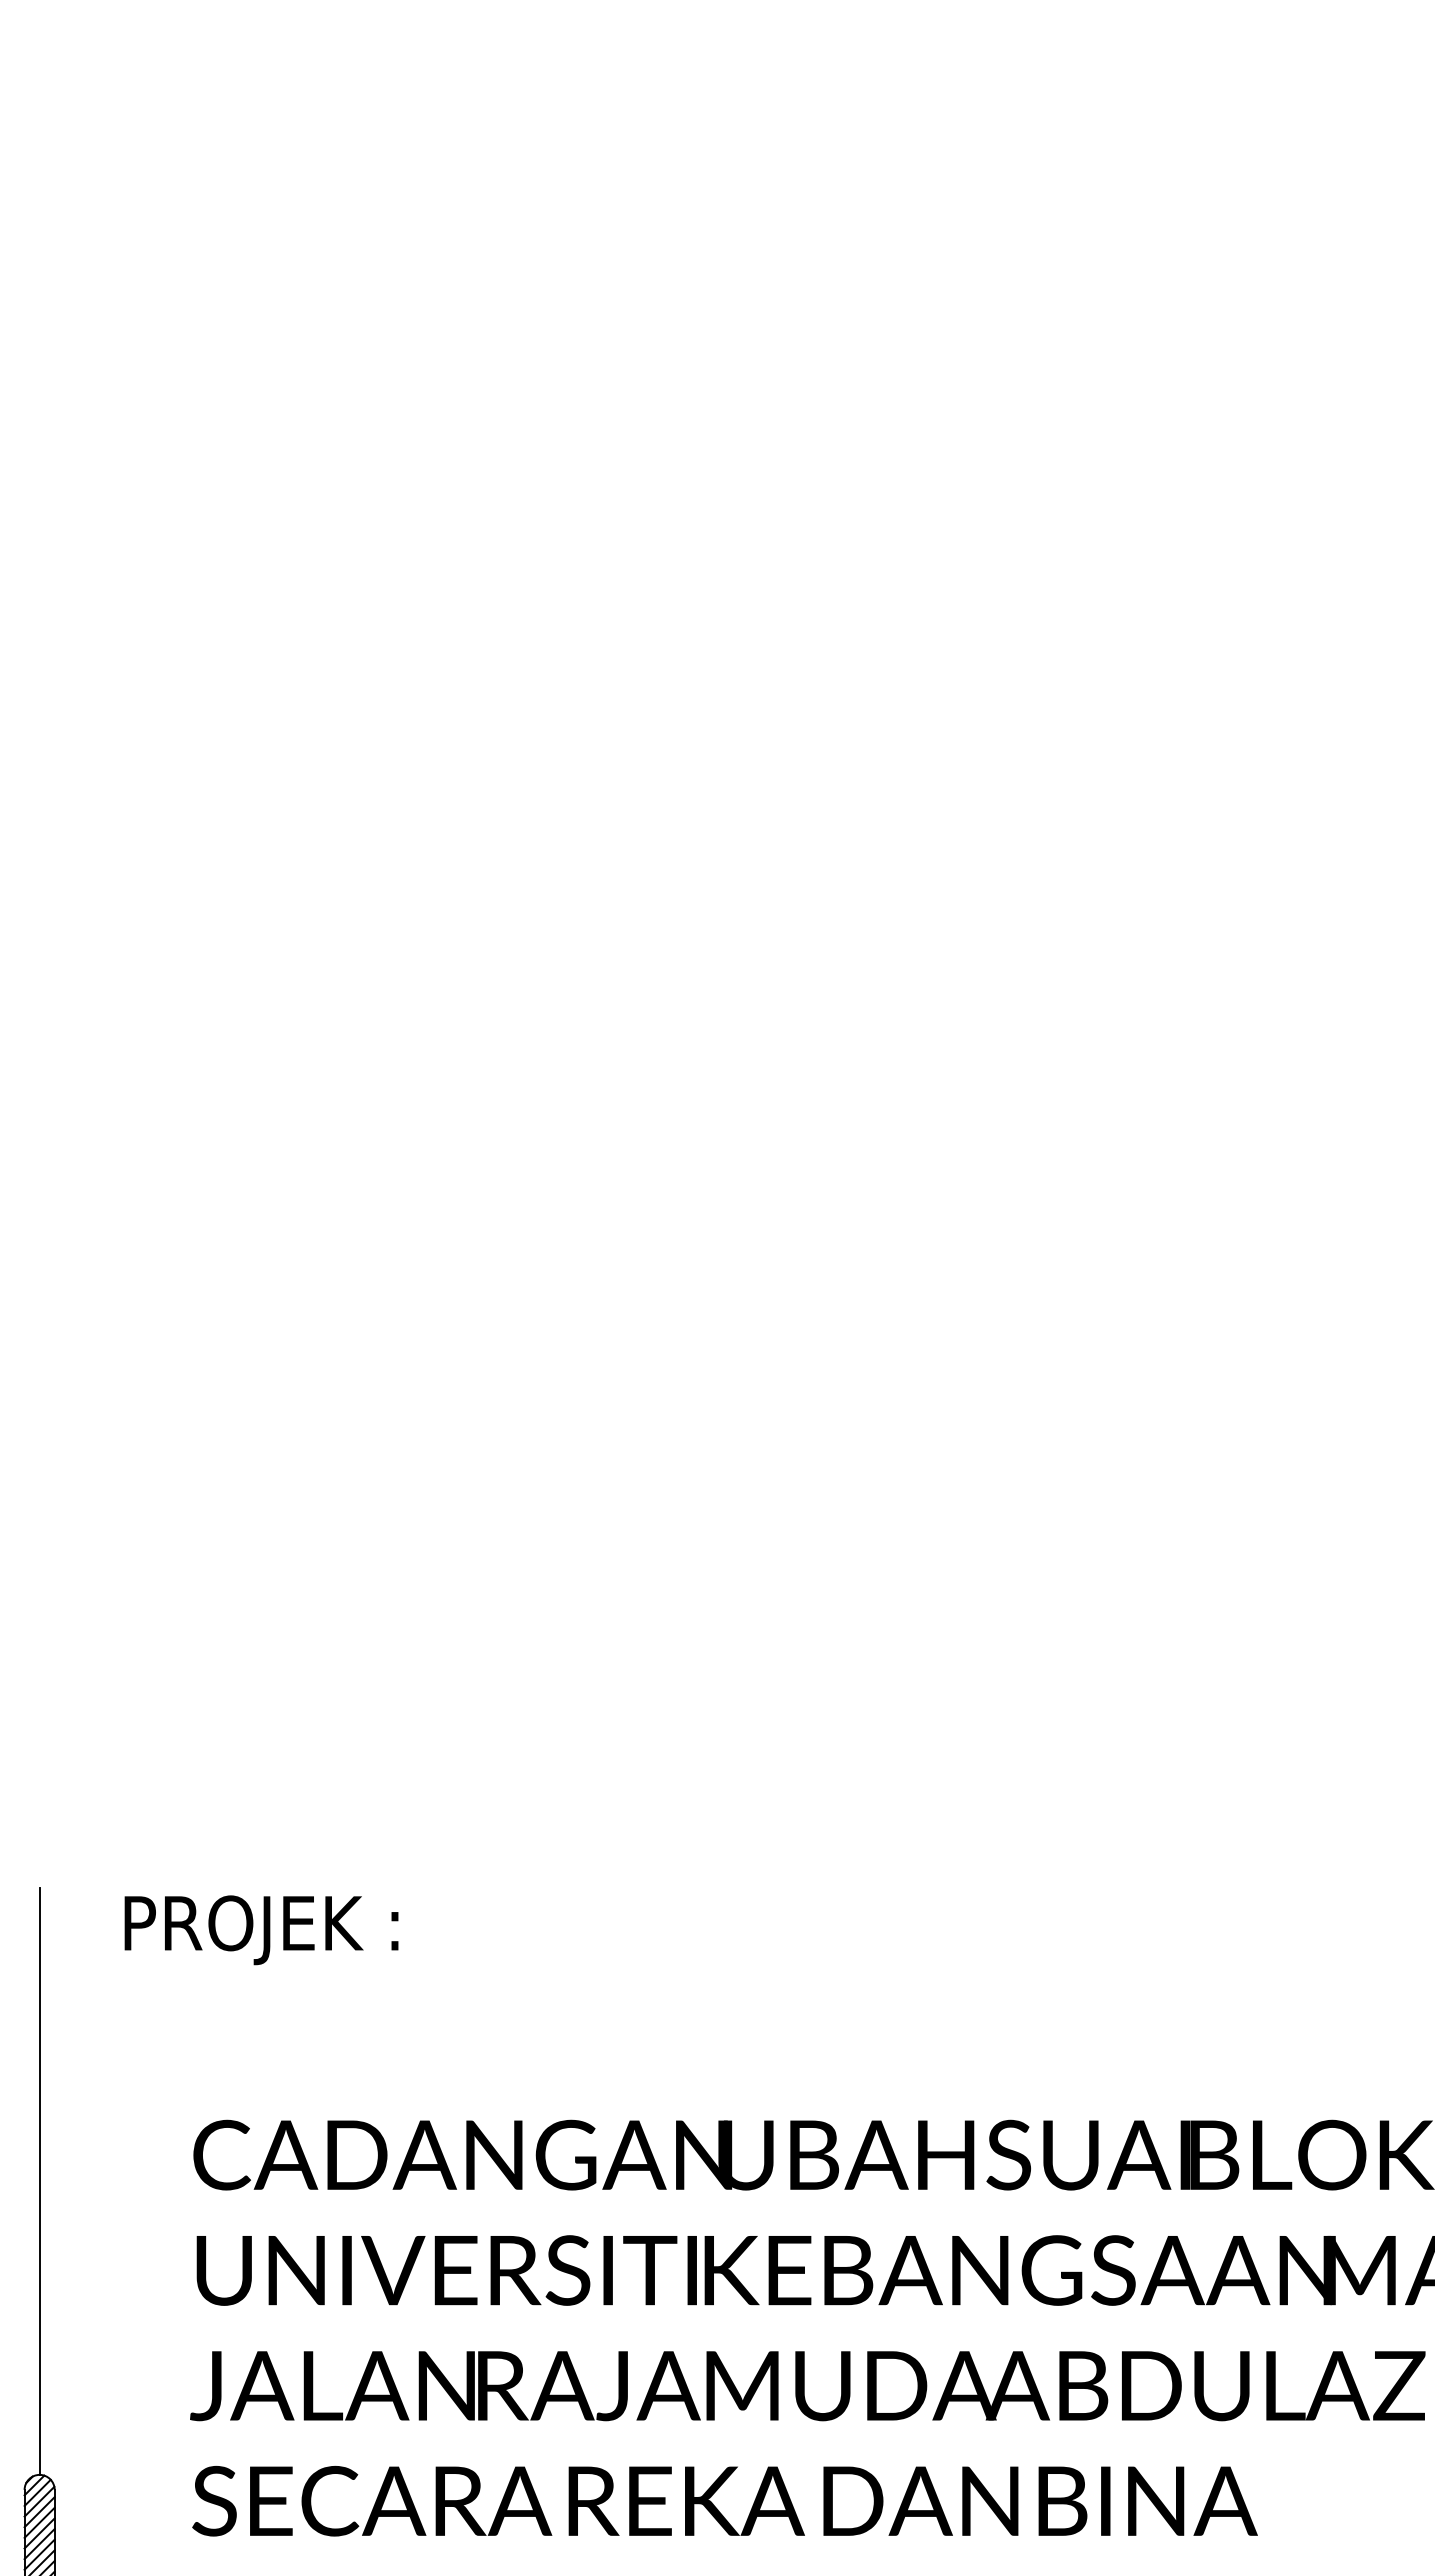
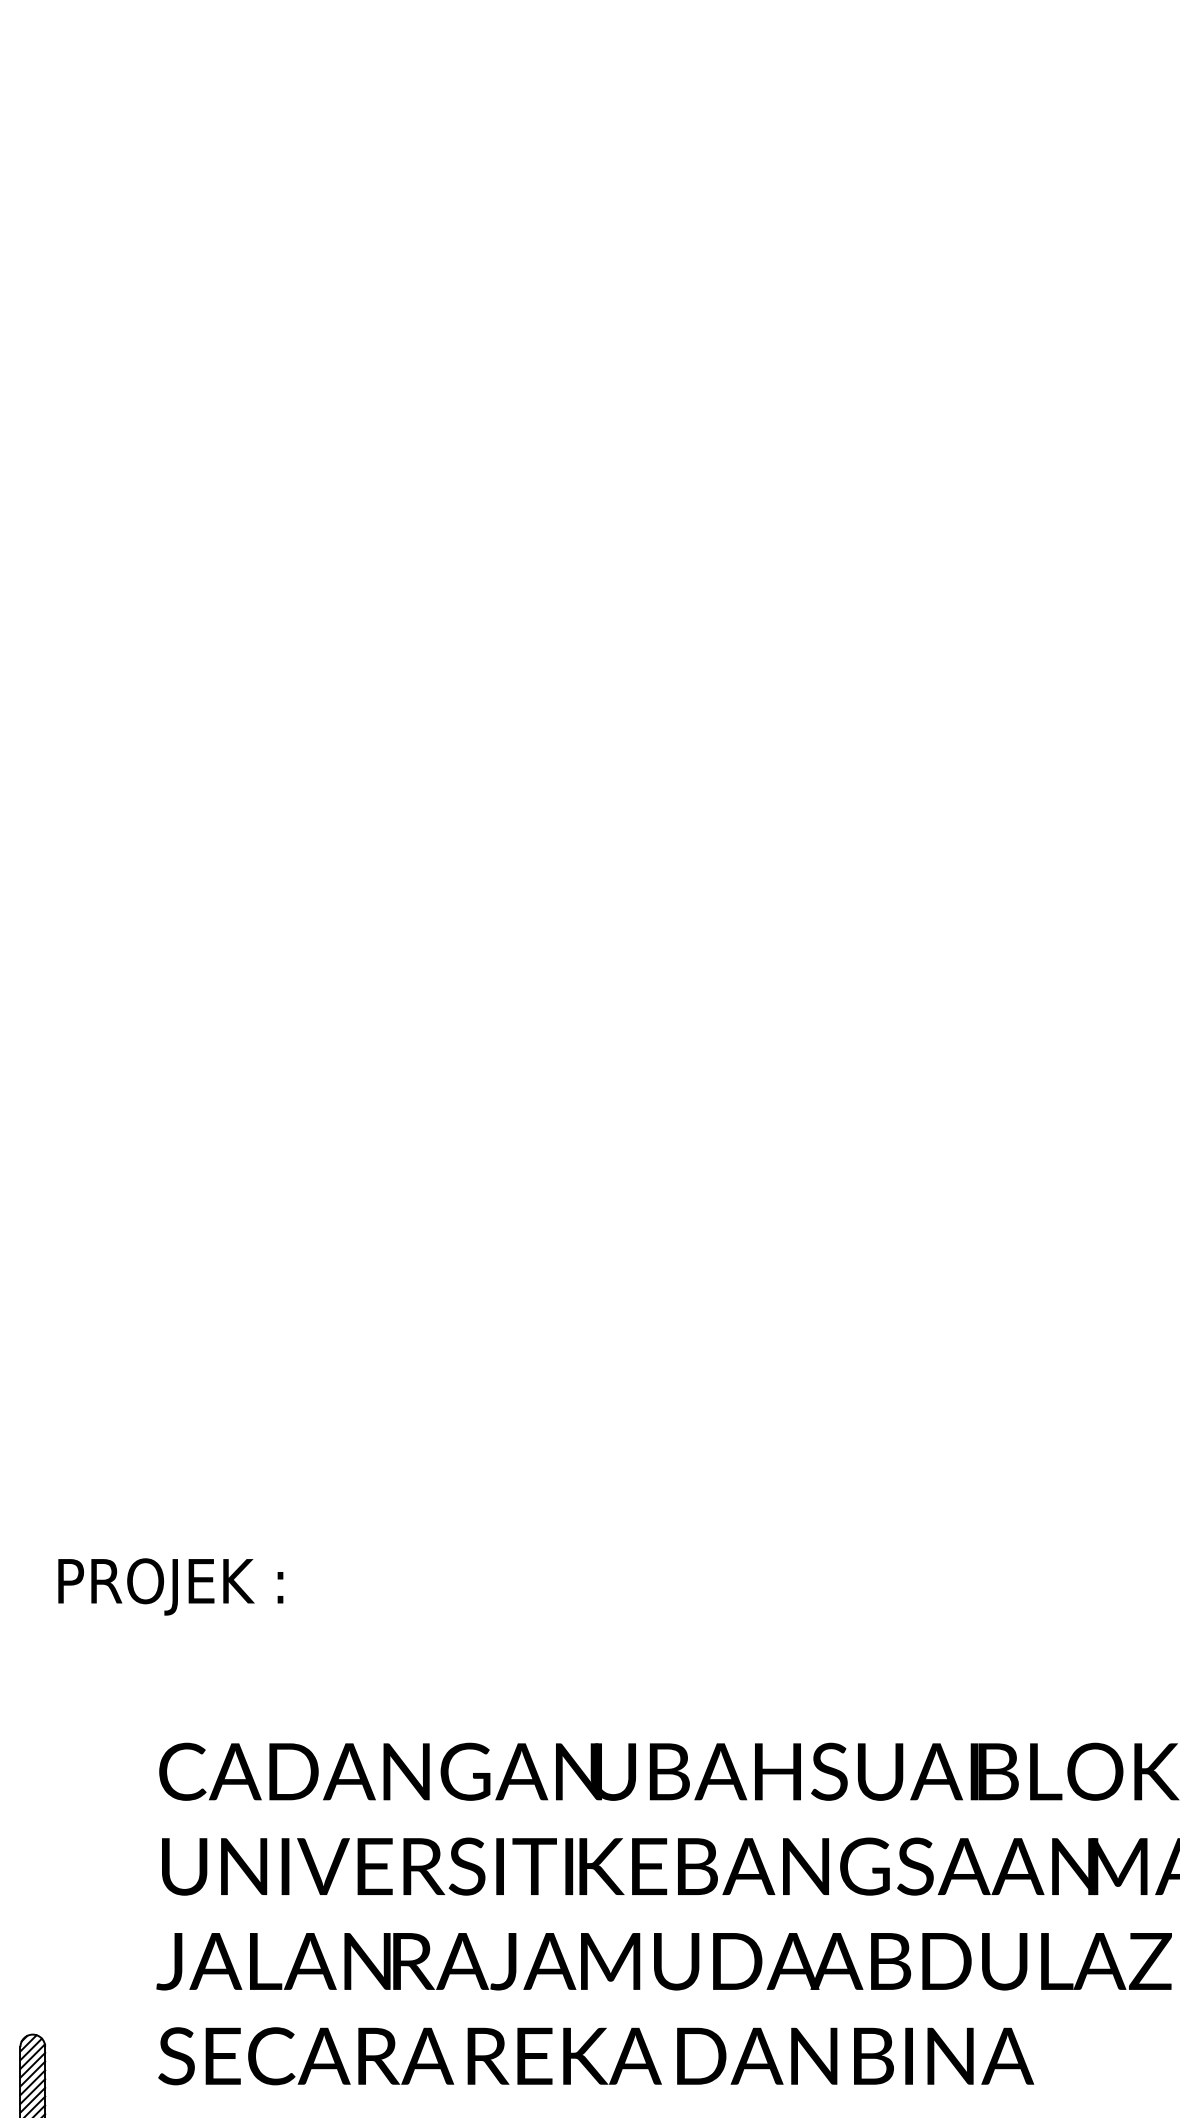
text: (261, 1930) -> (170, 1587), moved
line: (39, 2181) -> (32, 1793), removed

